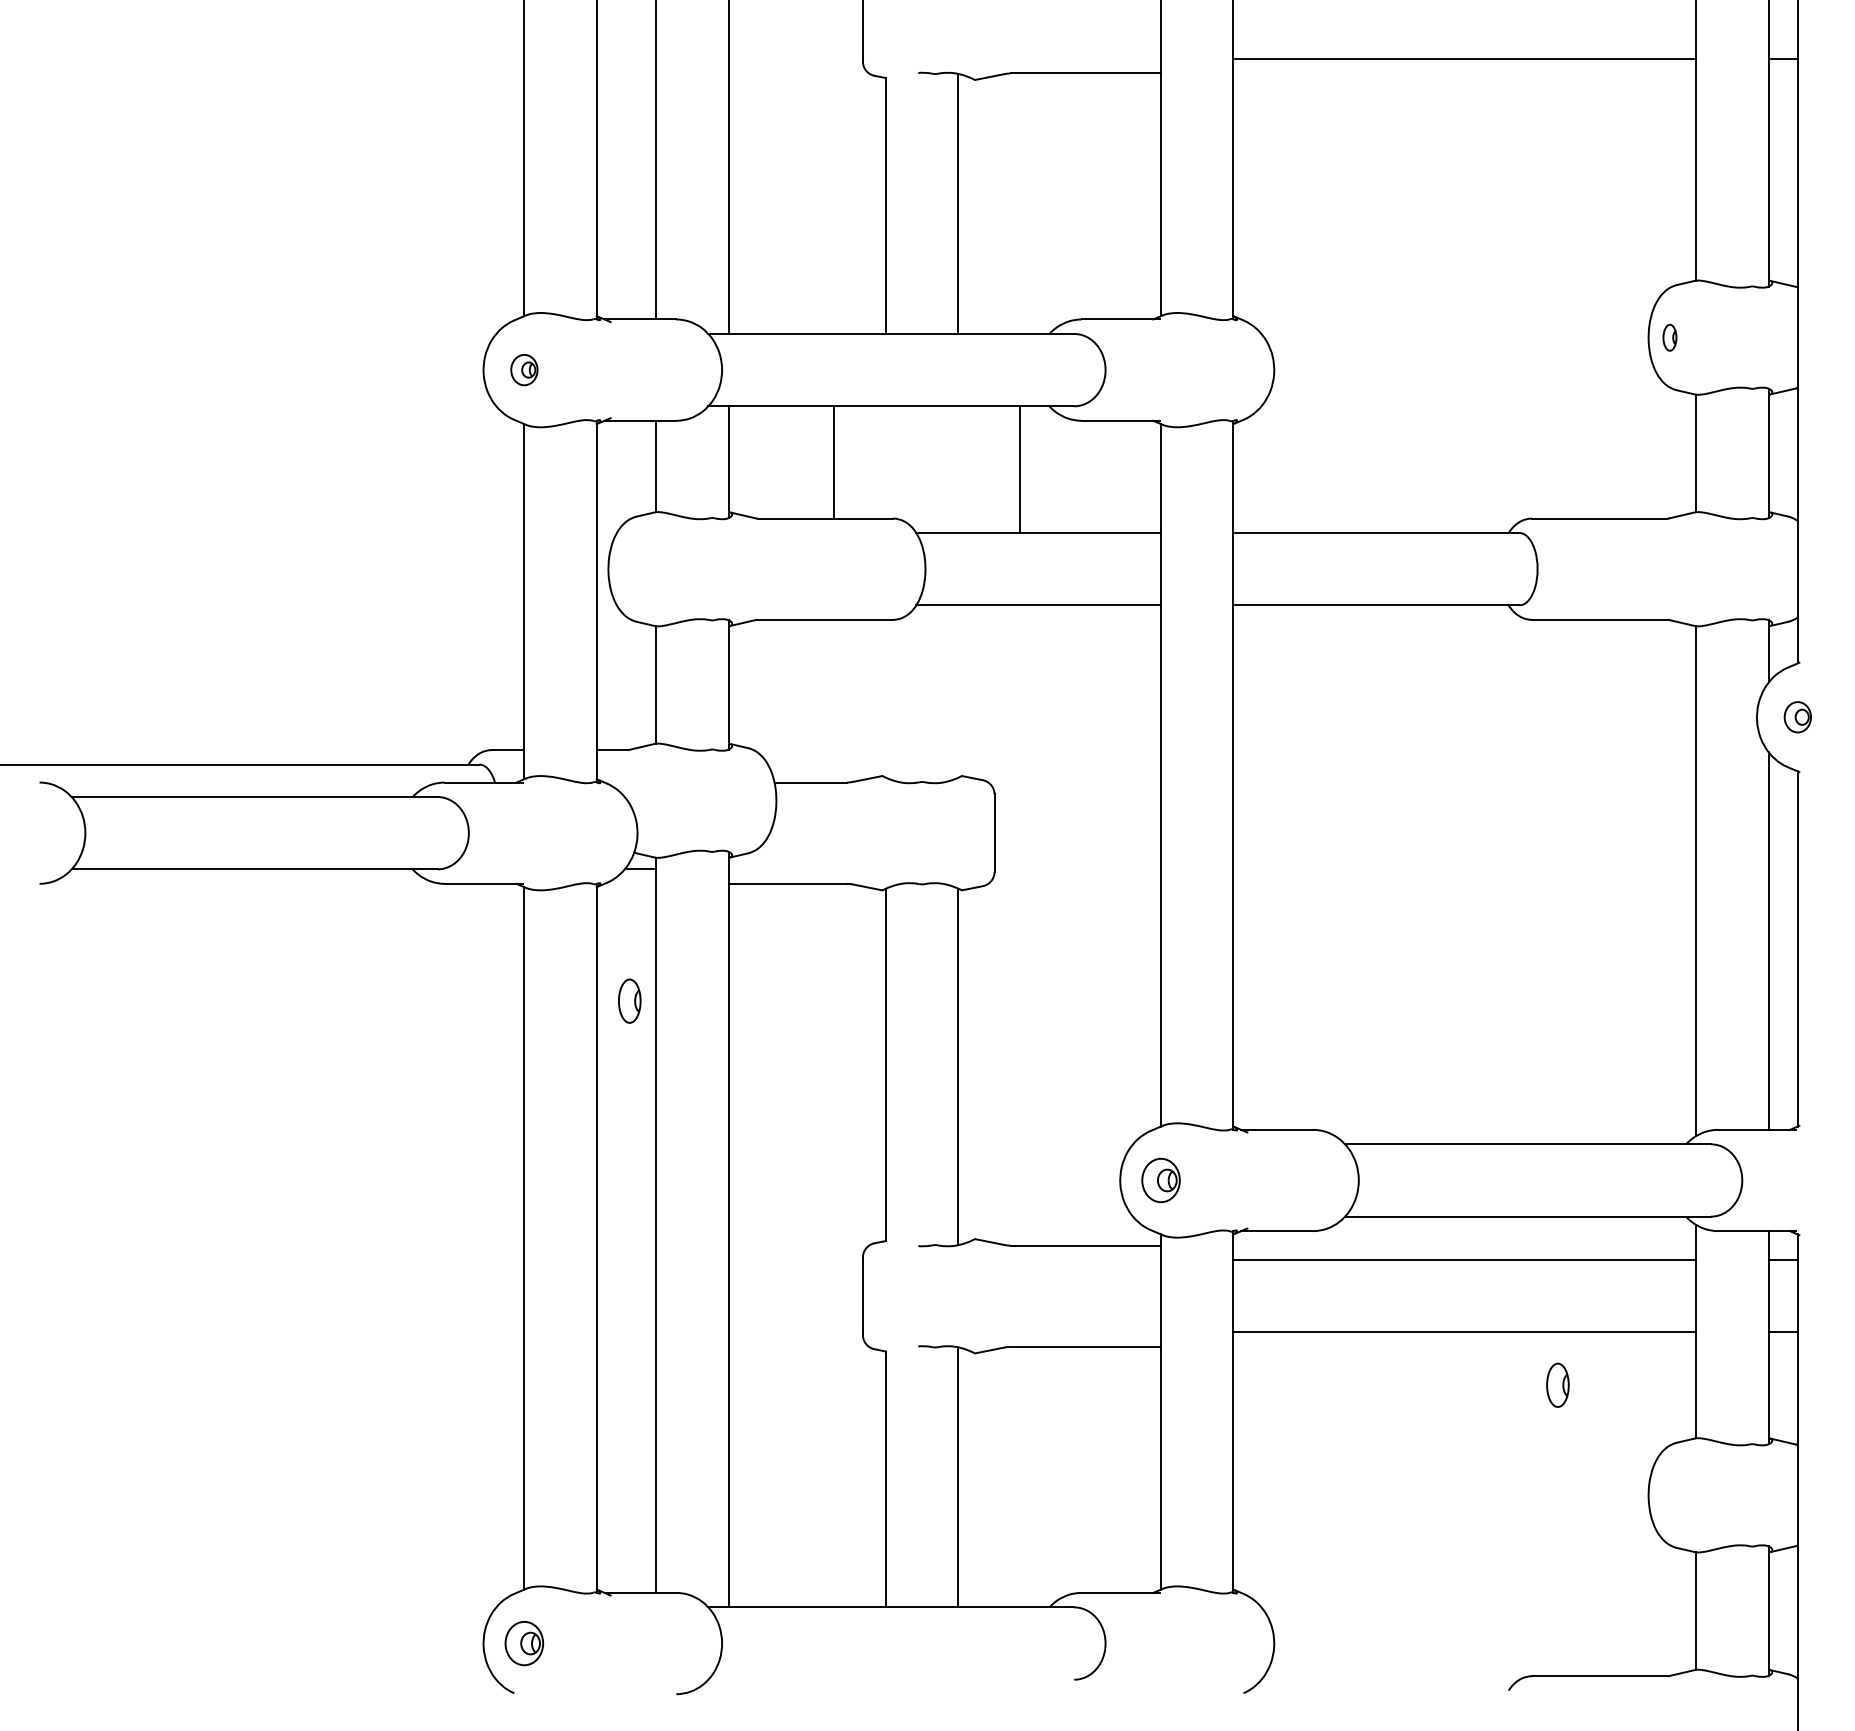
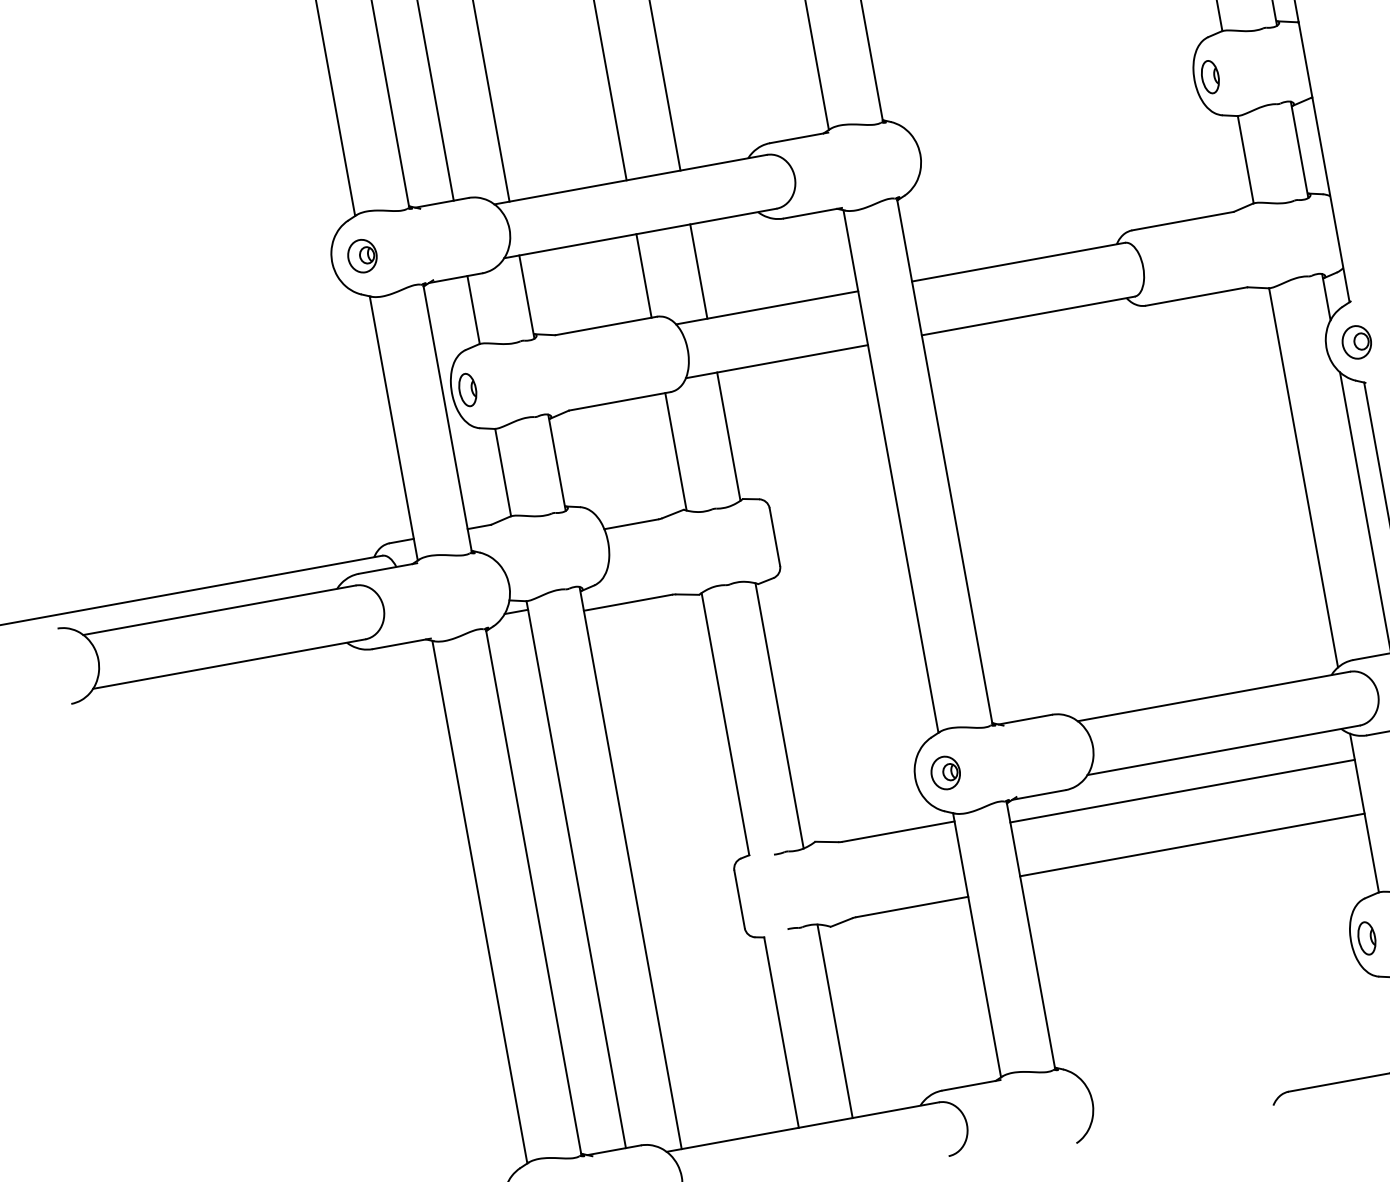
part: (1669, 337) -> (1210, 77), size x1.67
part: (524, 369) -> (362, 255), size x1.43
line: (834, 462) -> (644, 275), moved
line: (1020, 469) -> (698, 271), moved
line: (958, 691) -> (728, 436), added
line: (886, 698) -> (676, 451), added
part: (1797, 716) -> (1356, 341), size x1.43
part: (629, 1000) -> (467, 389), moved
part: (1557, 1384) -> (1366, 937), moved

